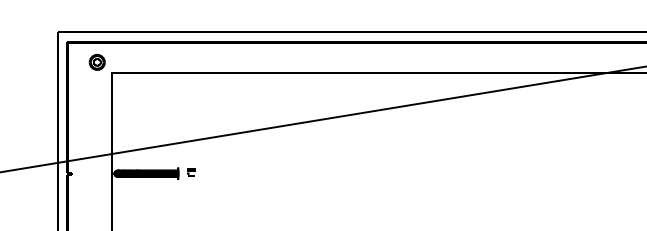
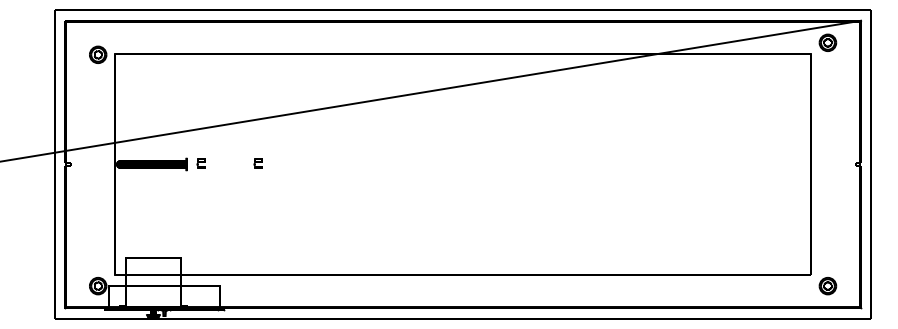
part: (97, 62) -> (98, 54), moved
part: (243, 172) -> (257, 163), added

